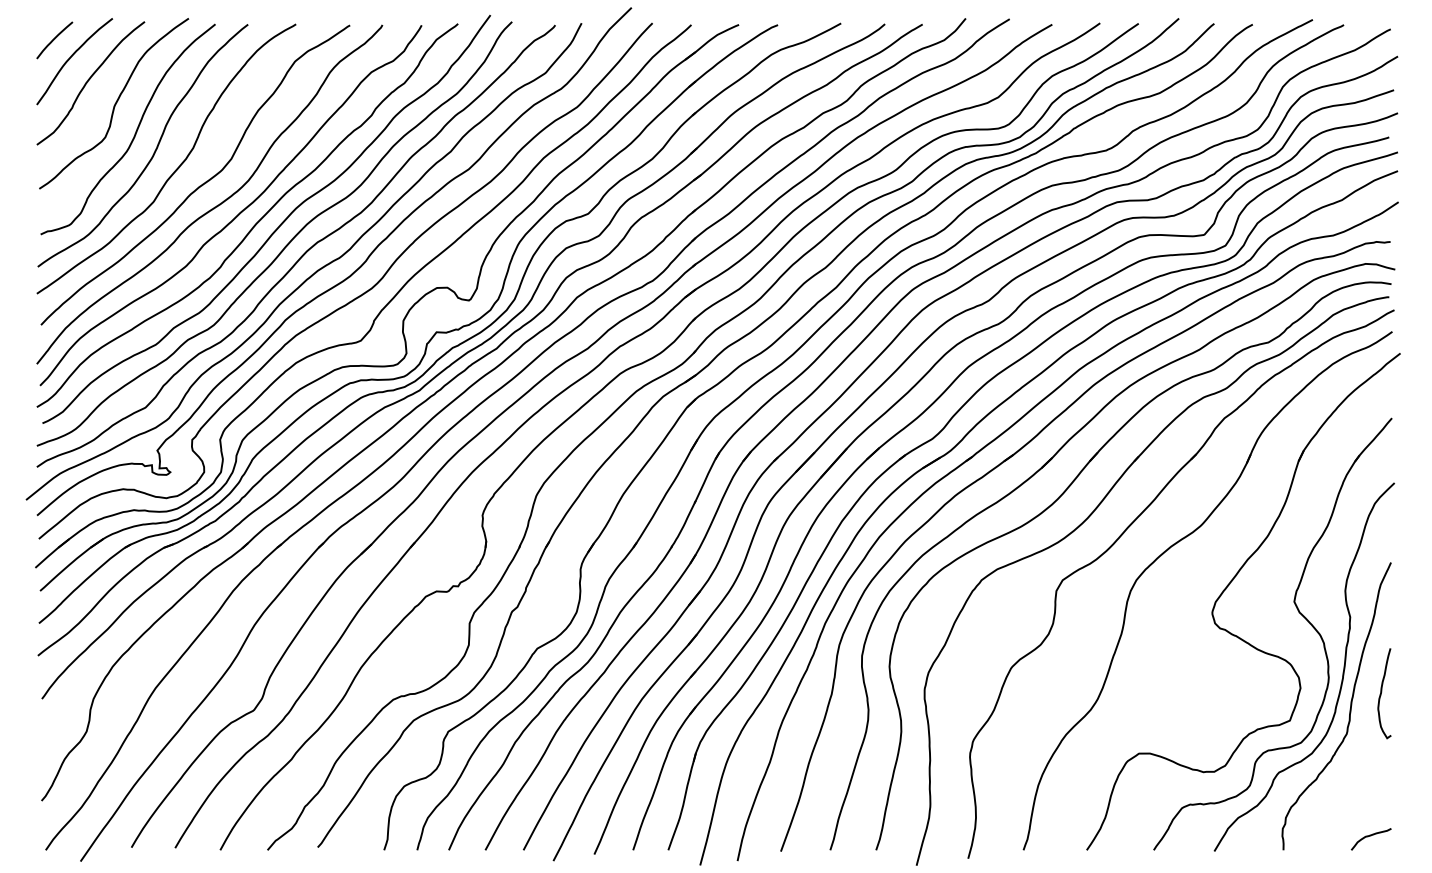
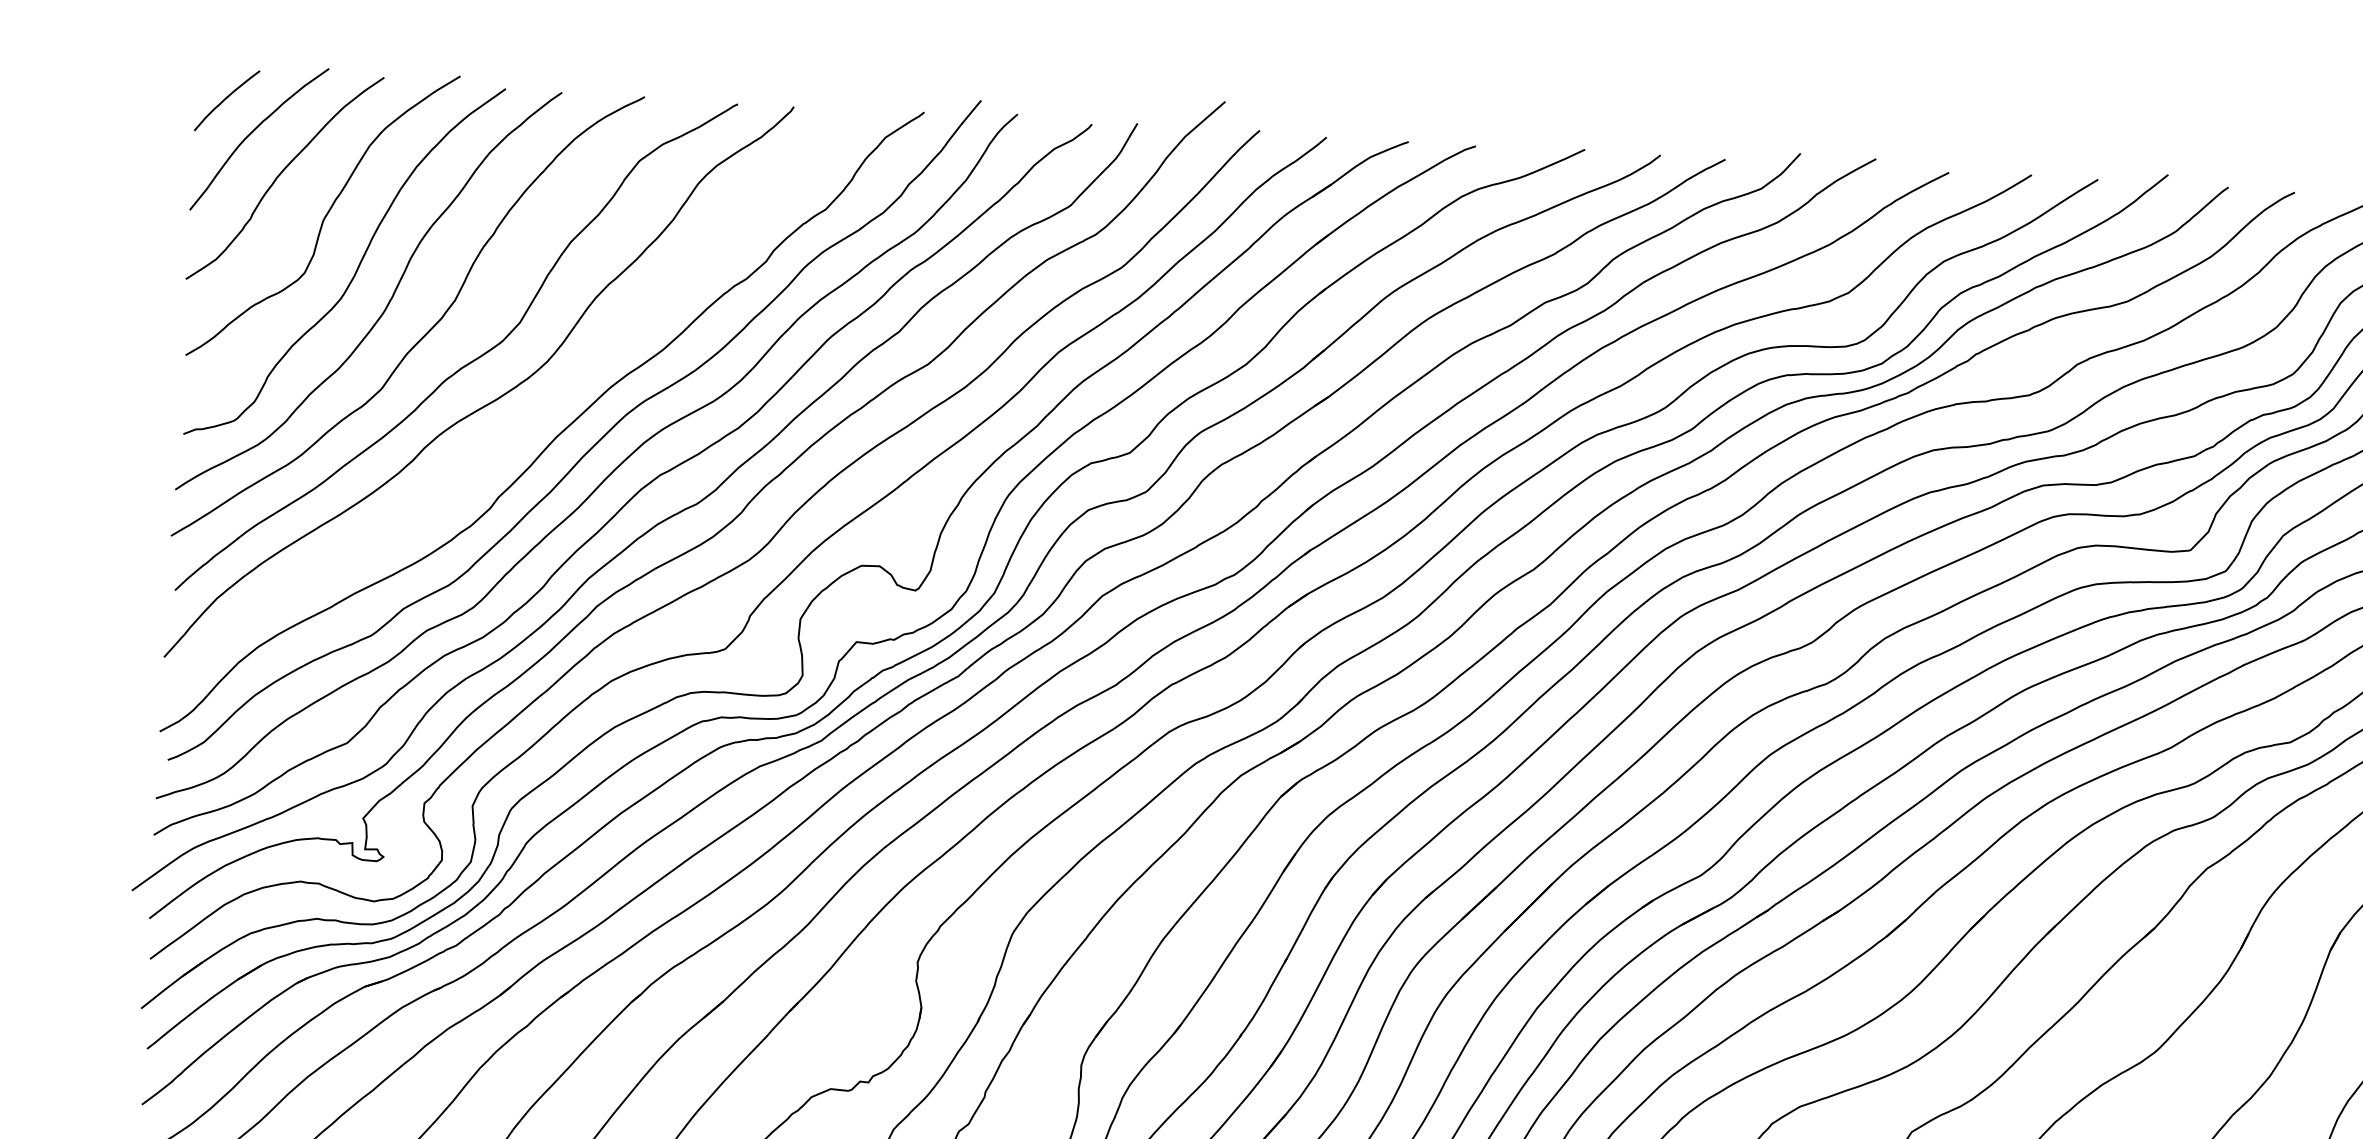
curve: (238, 213) -> (526, 417), removed

